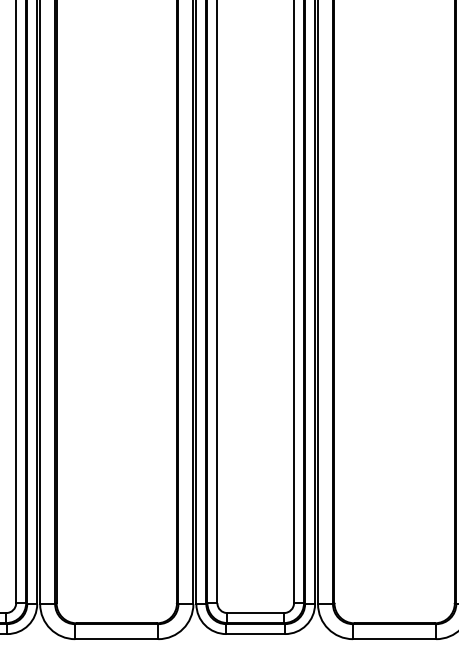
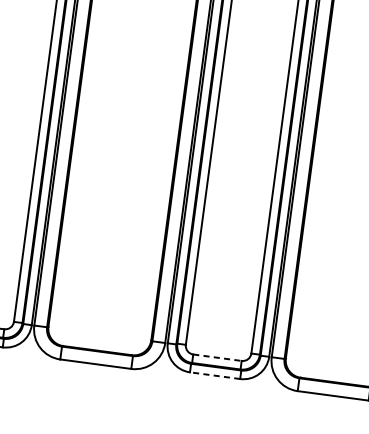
line: (256, 613) -> (218, 358), solid -> dashed
line: (255, 634) -> (214, 376), solid -> dashed

